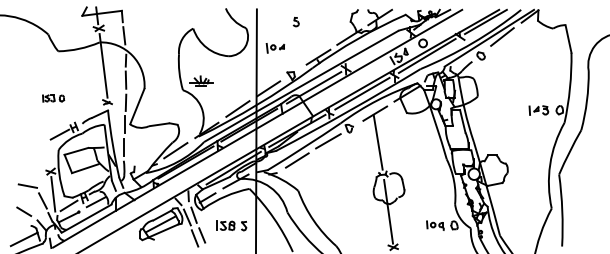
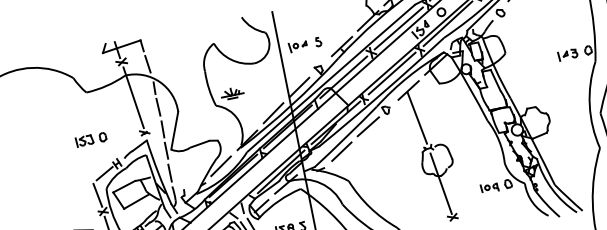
part: (295, 21) -> (317, 41), moved
line: (377, 50) -> (398, 28), added
part: (53, 98) -> (91, 139), size x1.43
line: (48, 154) -> (97, 195), added

